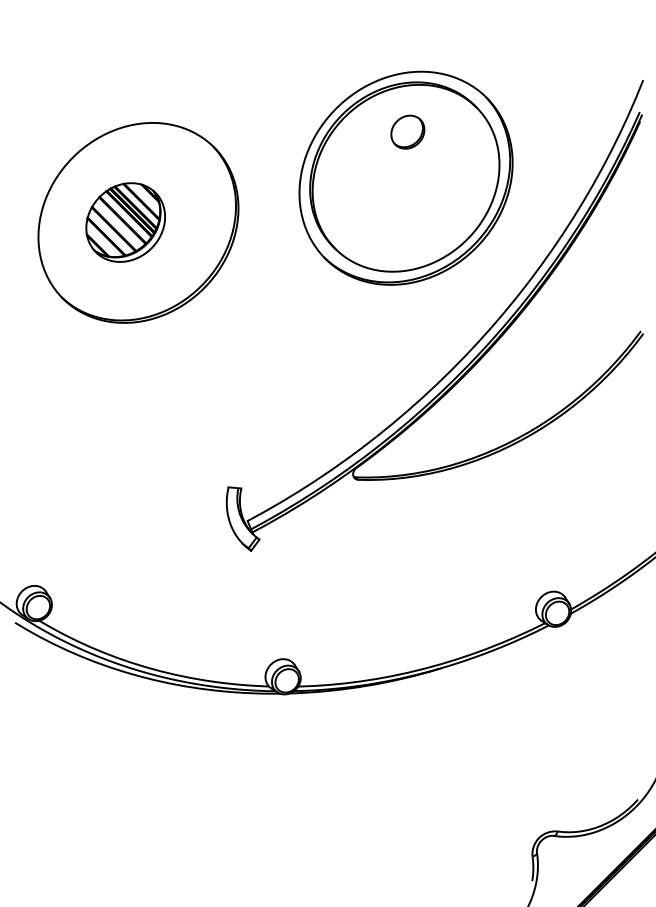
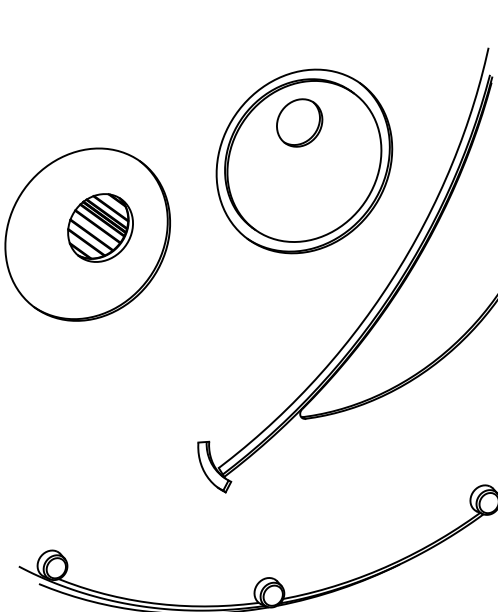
part: (407, 131) -> (299, 122), size x1.67
part: (125, 222) -> (100, 228), moved

